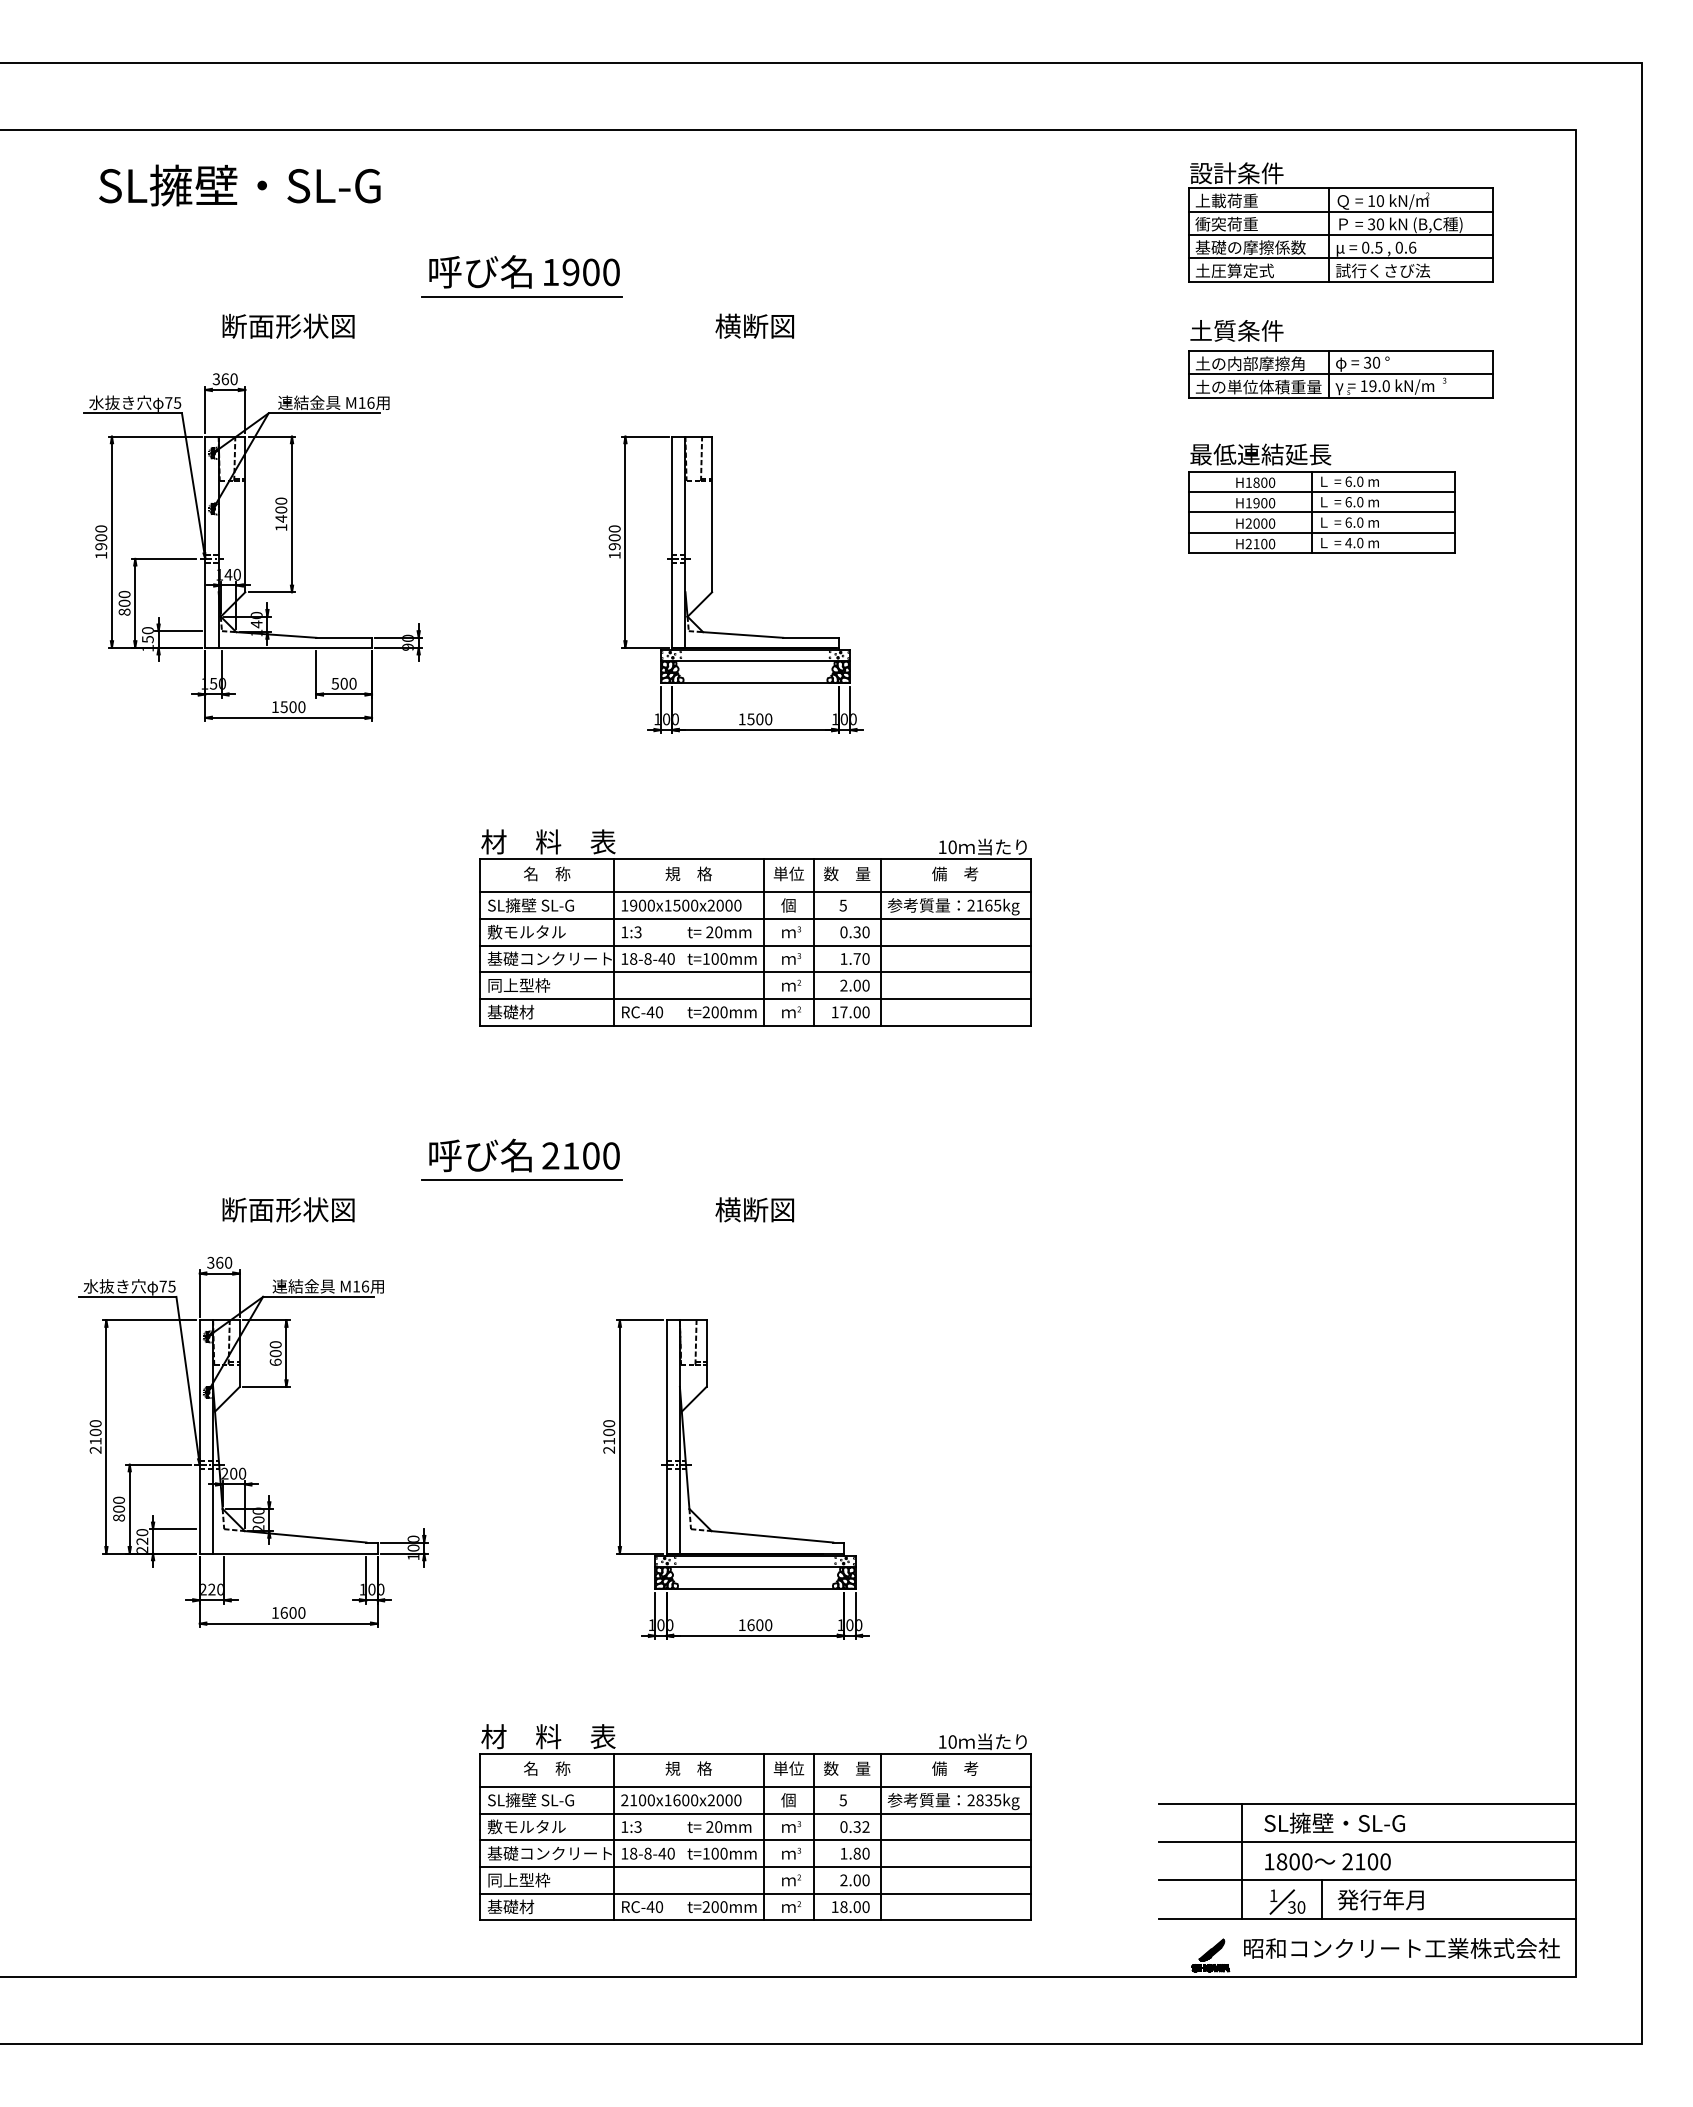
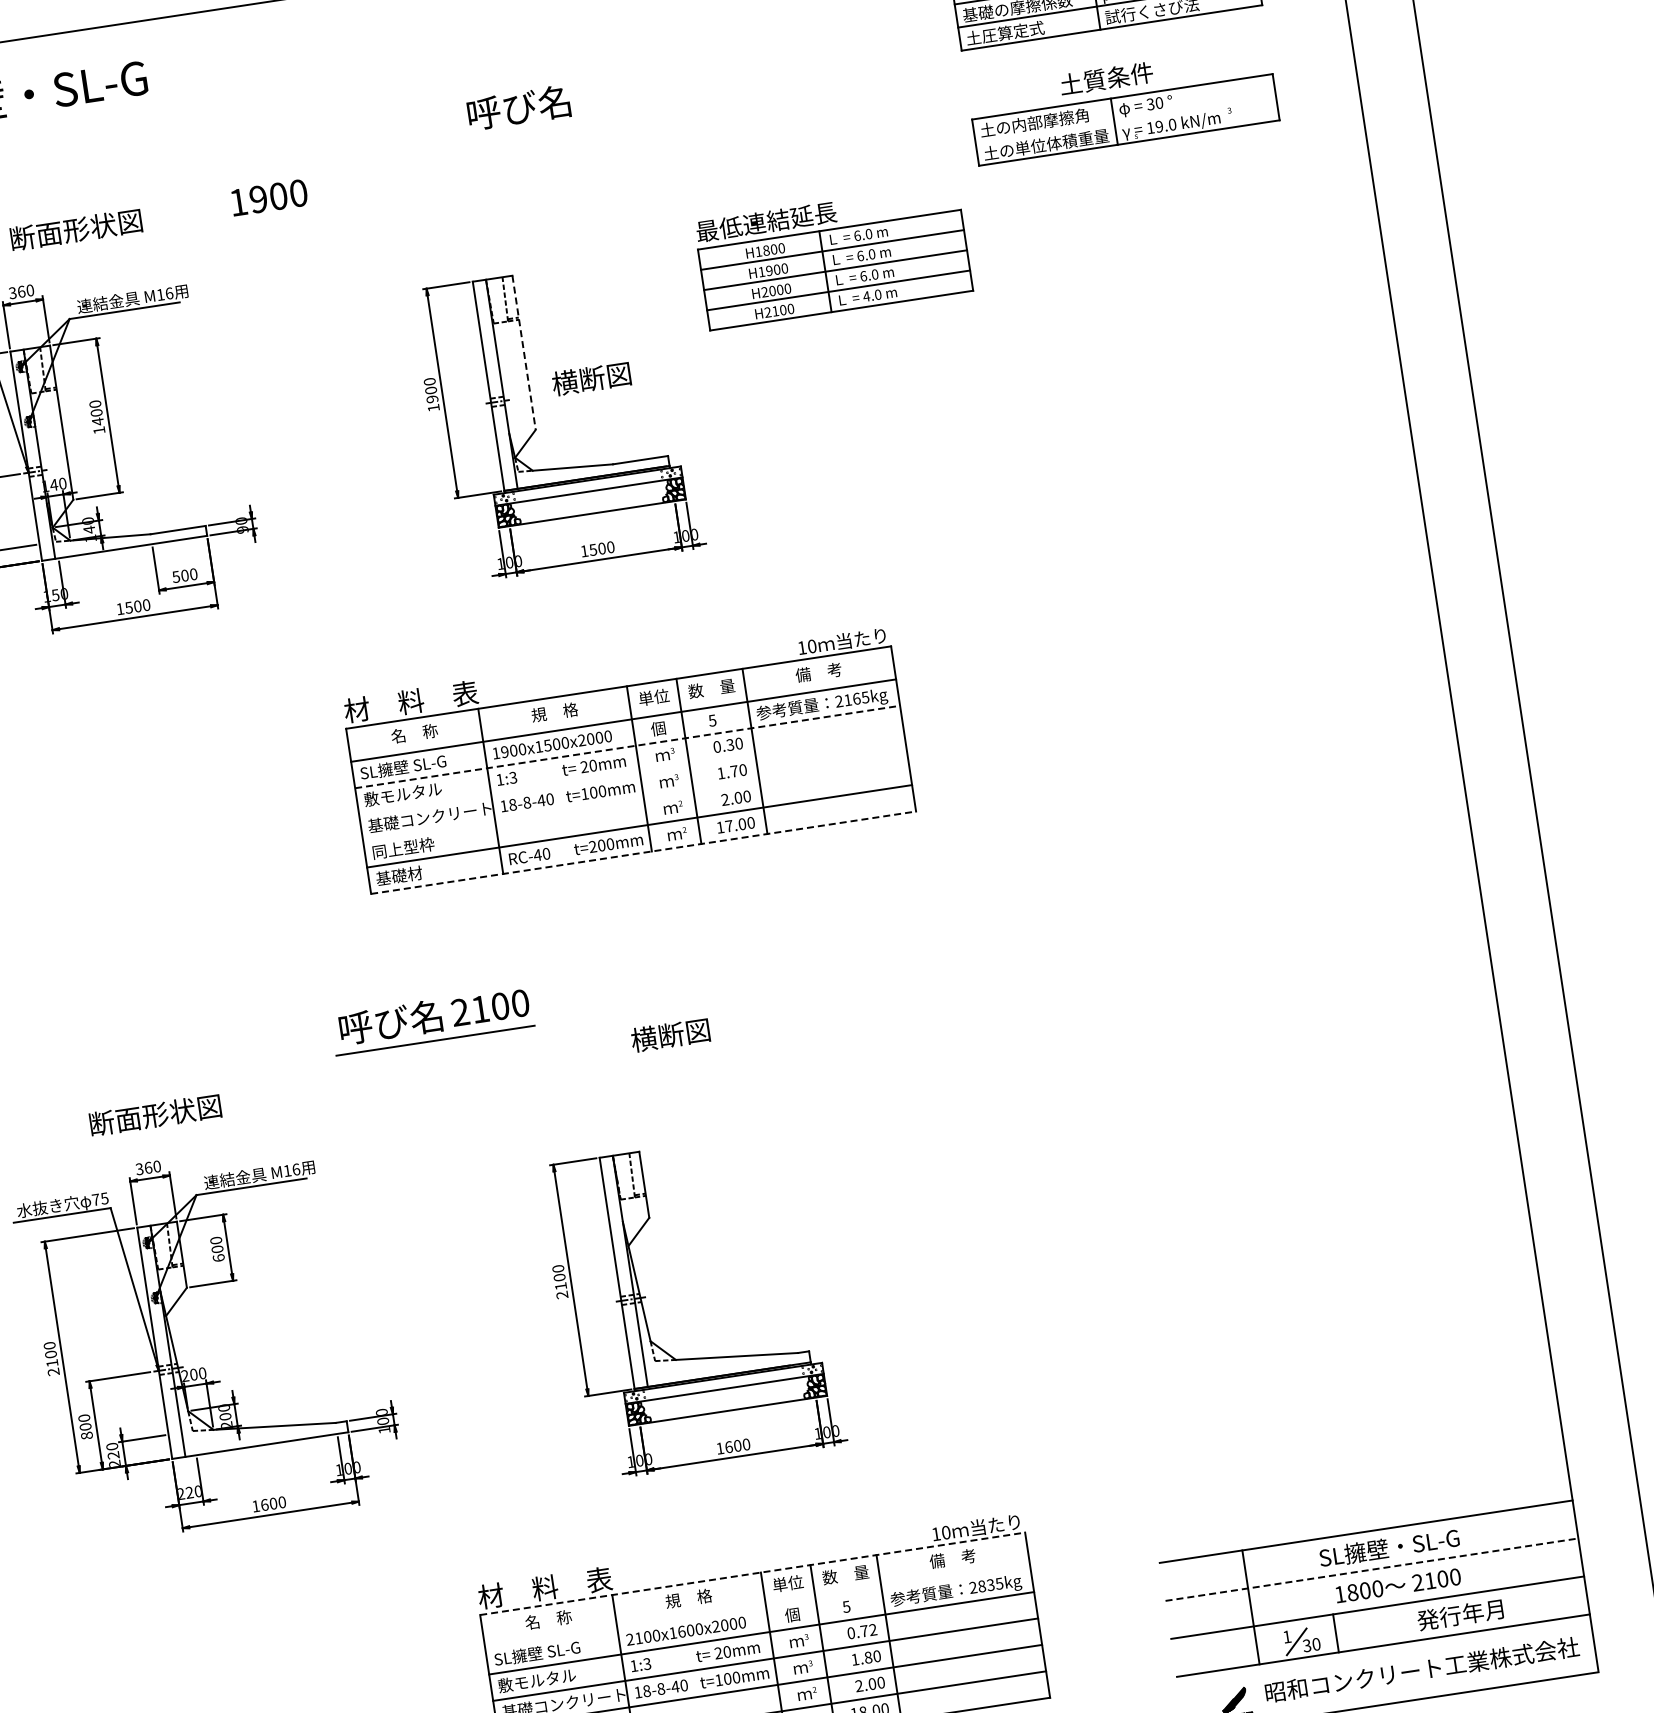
text: (480, 271) -> (518, 107), moved
text: (581, 272) -> (269, 197), moved
line: (522, 296) -> (303, 165), removed
text: (754, 325) -> (591, 378), moved
text: (1236, 330) -> (1106, 78), moved
line: (1340, 374) -> (1125, 120), removed
part: (1321, 498) -> (833, 256), moved
line: (712, 514) -> (524, 352), solid -> dashed
line: (755, 919) -> (627, 747), solid -> dashed
line: (755, 945) -> (631, 773), removed
line: (755, 972) -> (635, 800), removed
line: (755, 1025) -> (643, 852), solid -> dashed
text: (288, 1209) -> (155, 1114), moved
line: (755, 1753) -> (752, 1573), solid -> dashed
line: (755, 1787) -> (757, 1607), removed
text: (1334, 1822) -> (1389, 1547), moved
text: (856, 1826) -> (863, 1630), 0.32 -> 0.72
line: (1367, 1842) -> (1372, 1570), solid -> dashed
text: (1327, 1861) -> (1397, 1585), moved
text: (1380, 1899) -> (1459, 1614), moved

